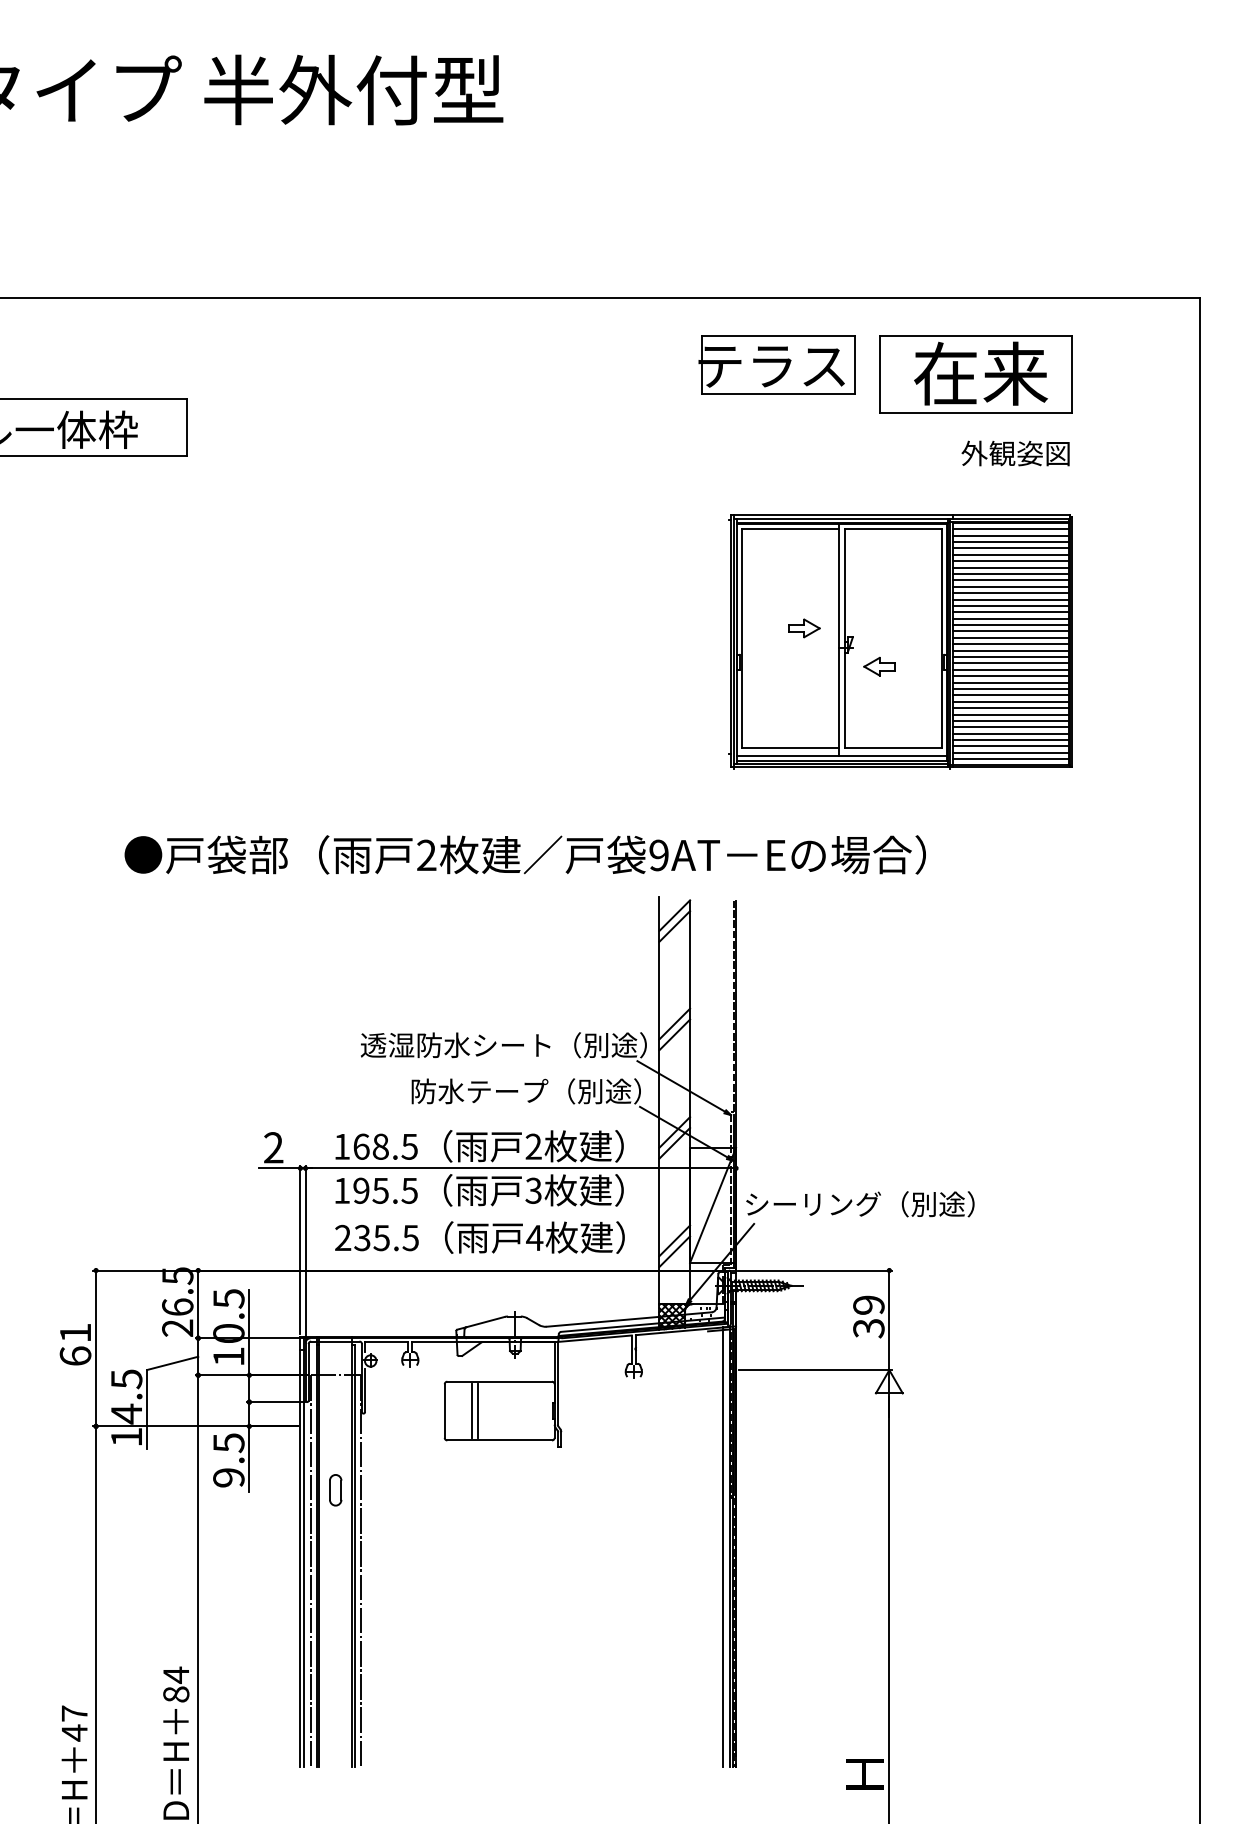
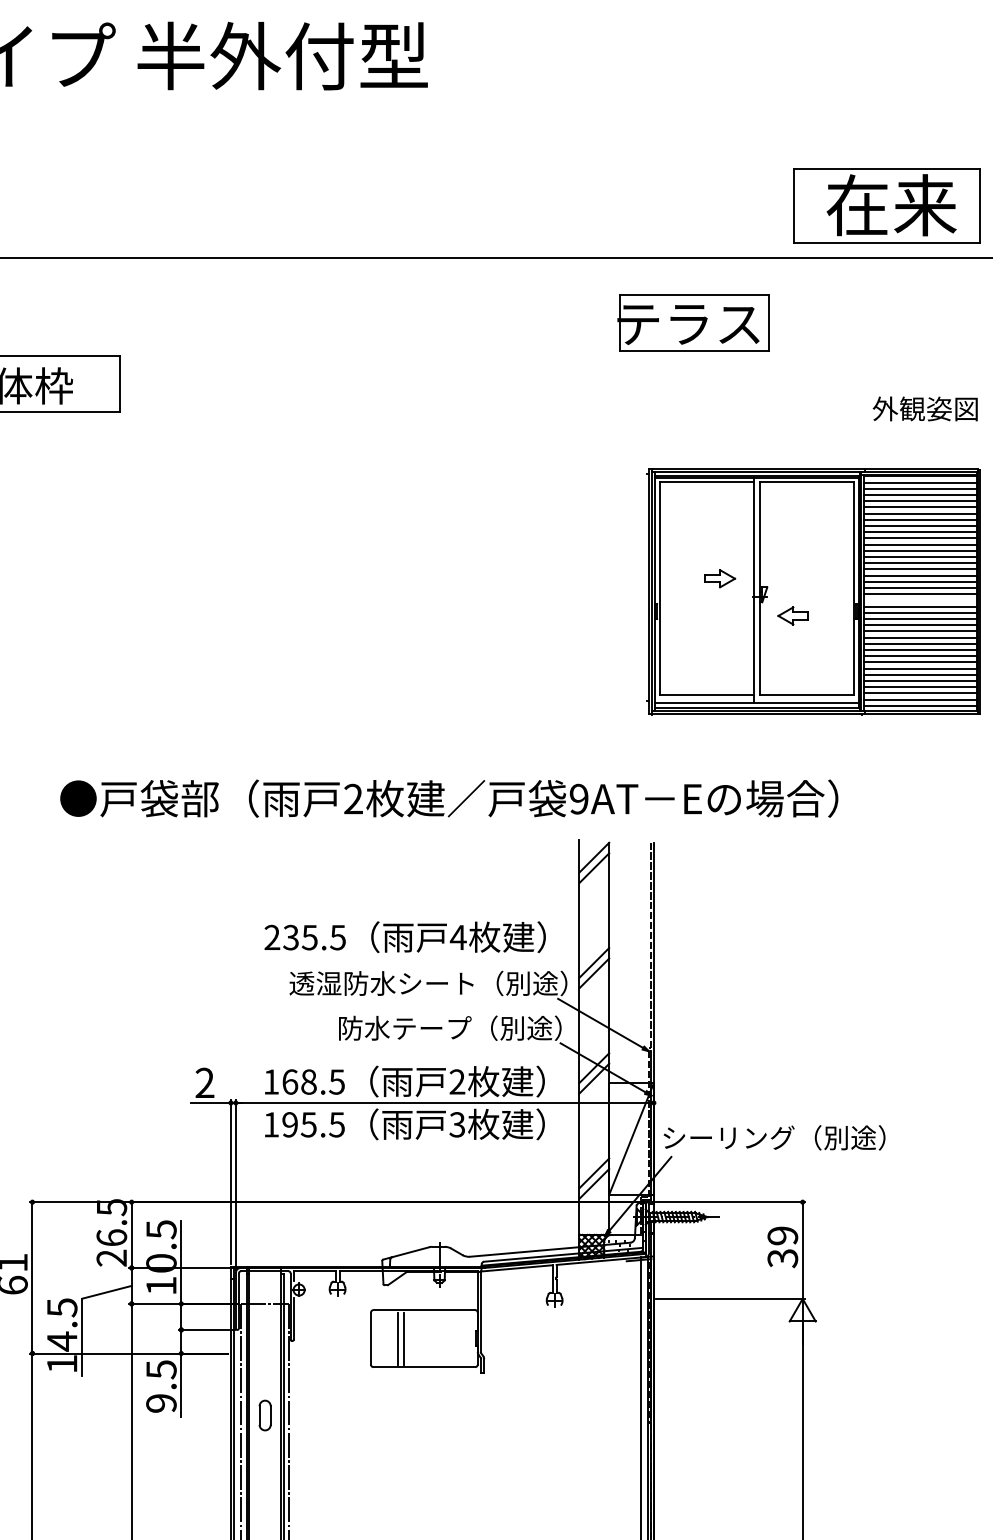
part: (975, 374) -> (886, 206), moved
line: (1010, 650) -> (920, 600), removed
text: (479, 1237) -> (404, 937), moved

